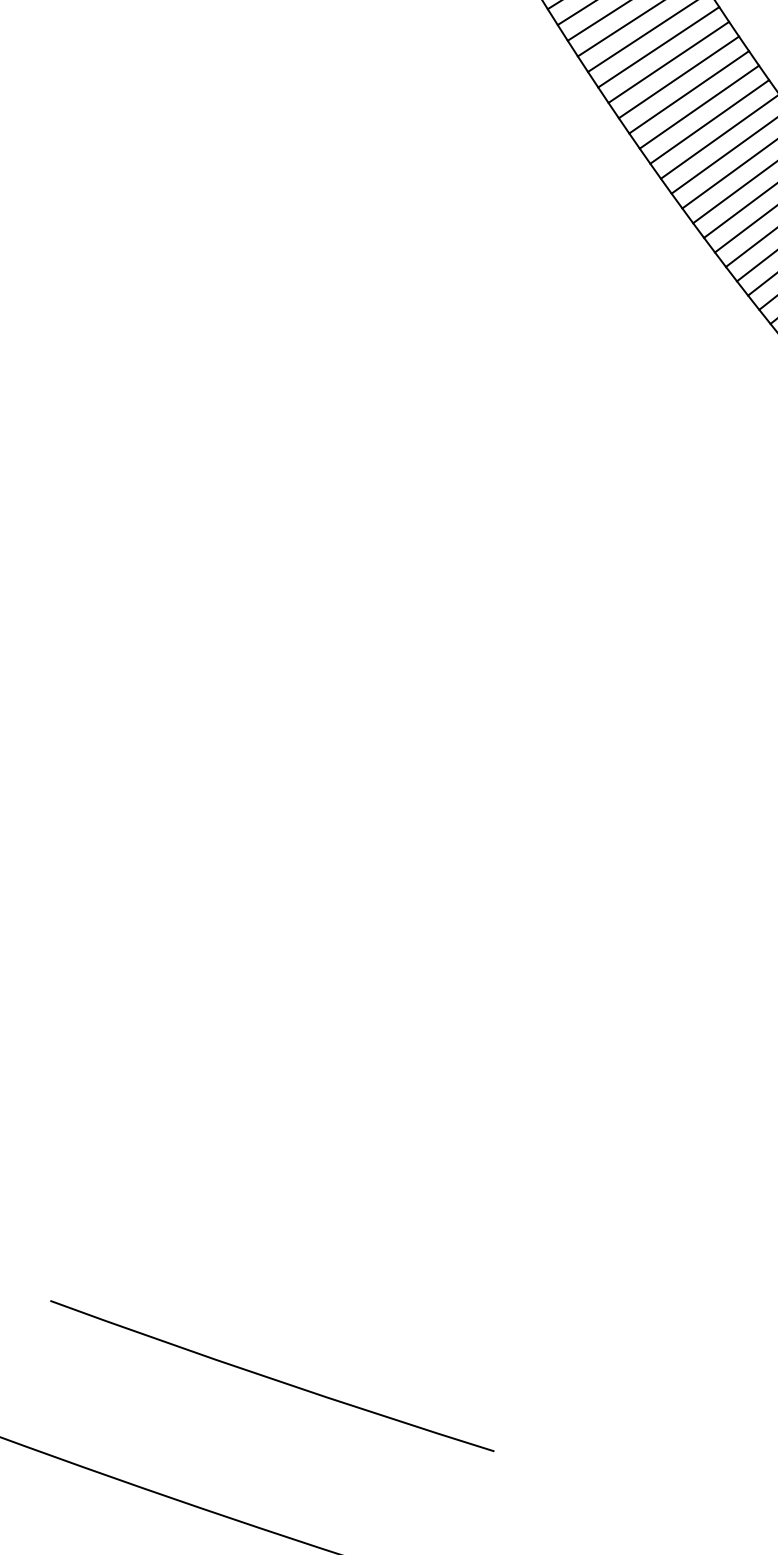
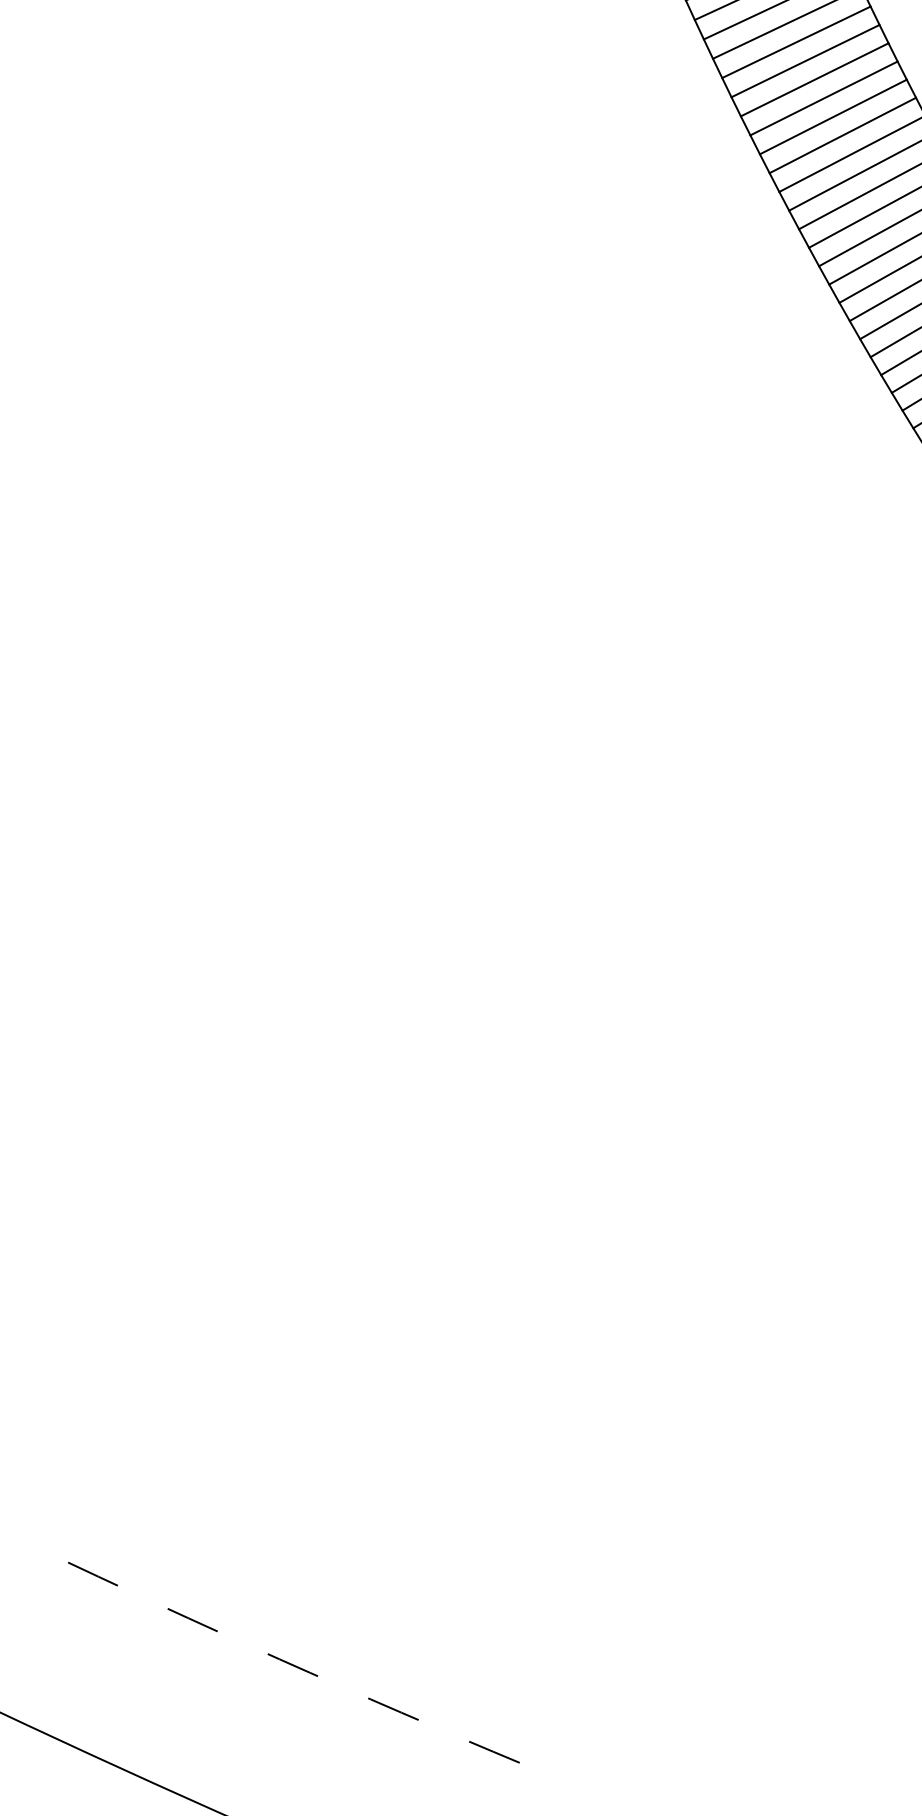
arc: (271, 1378) -> (309, 1672), solid -> dashed

